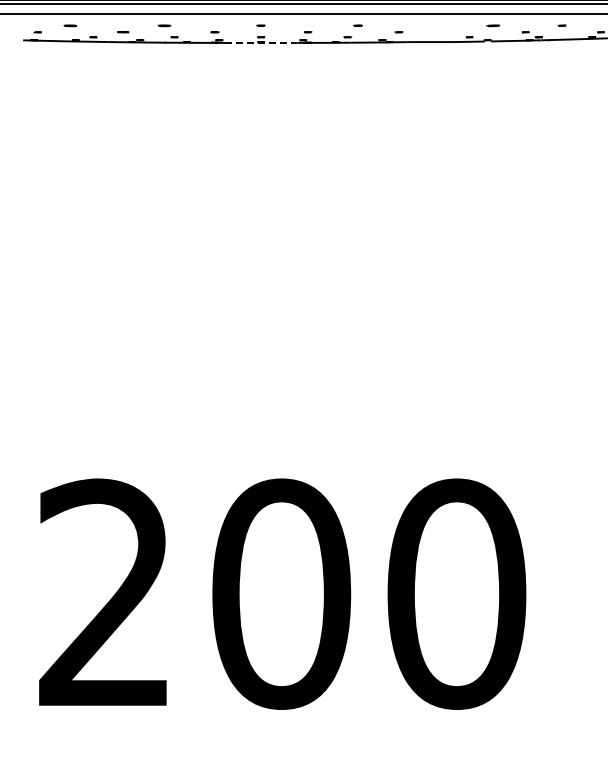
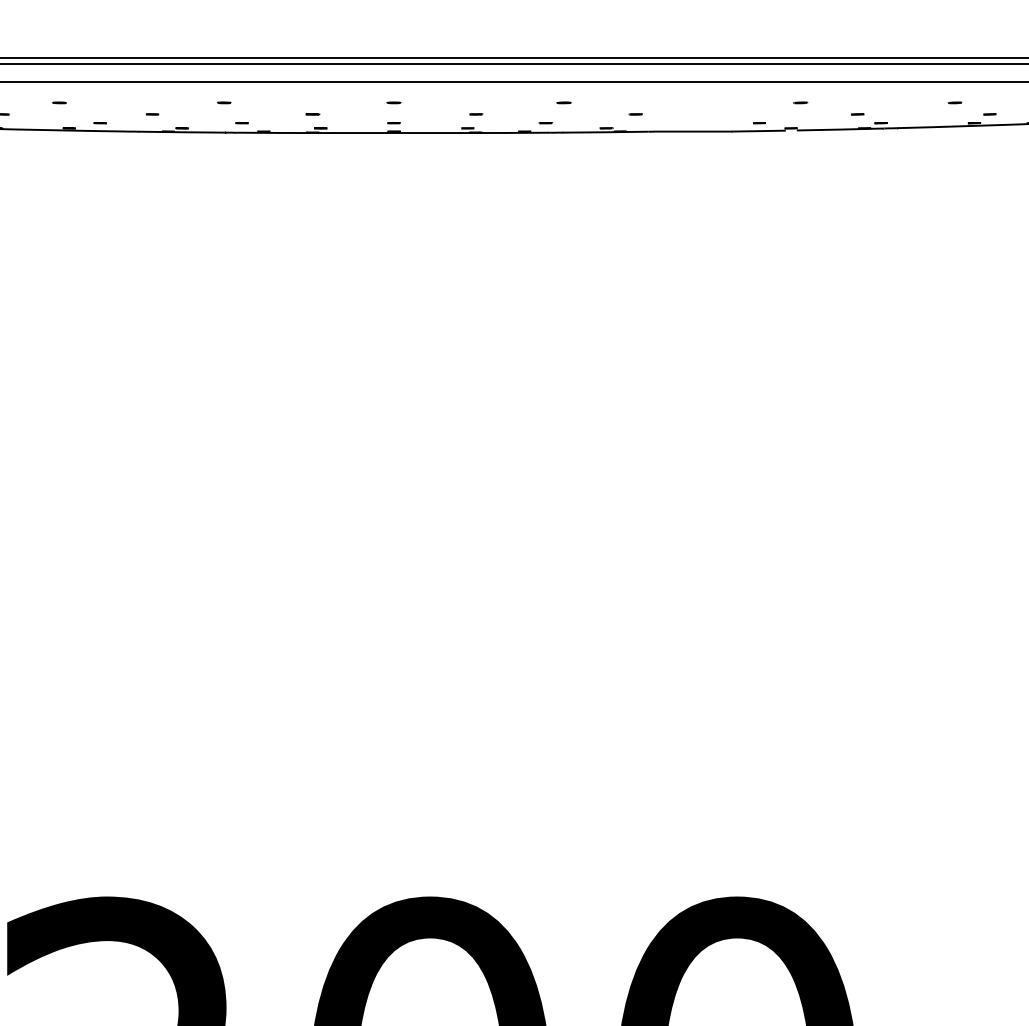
part: (69, 25) -> (58, 102), size x0.62
part: (163, 25) -> (222, 102), size x0.62
part: (492, 25) -> (799, 102), size x0.62
part: (561, 25) -> (953, 102), moved
part: (123, 32) -> (152, 114), size x0.62
line: (261, 42) -> (394, 132), dashed -> solid

